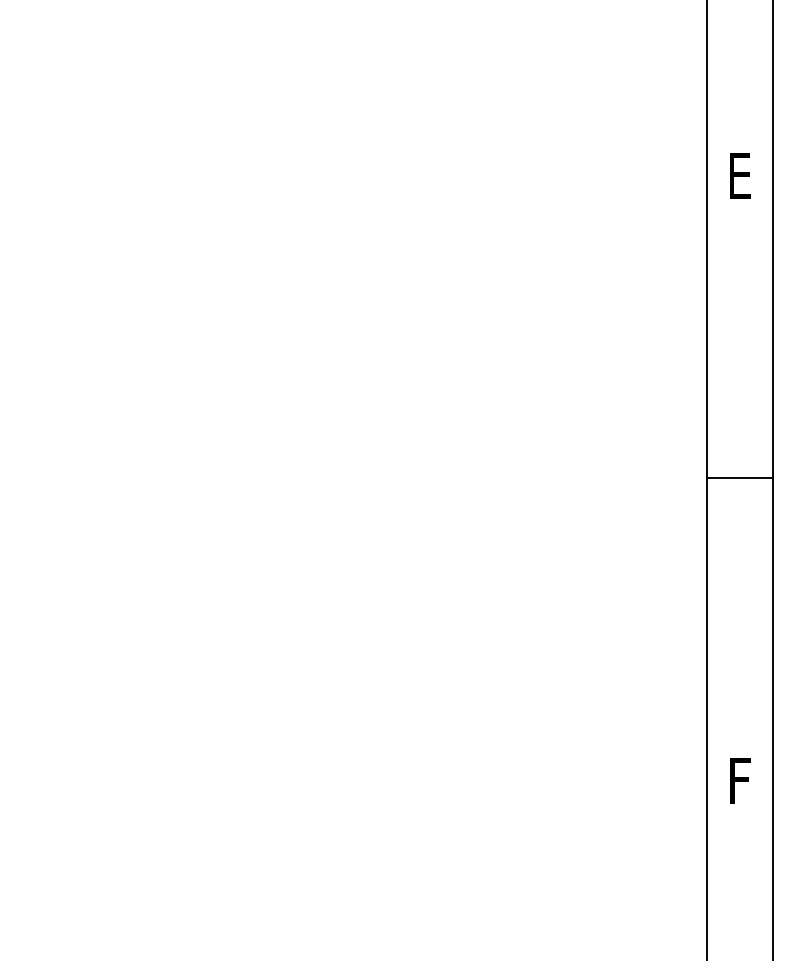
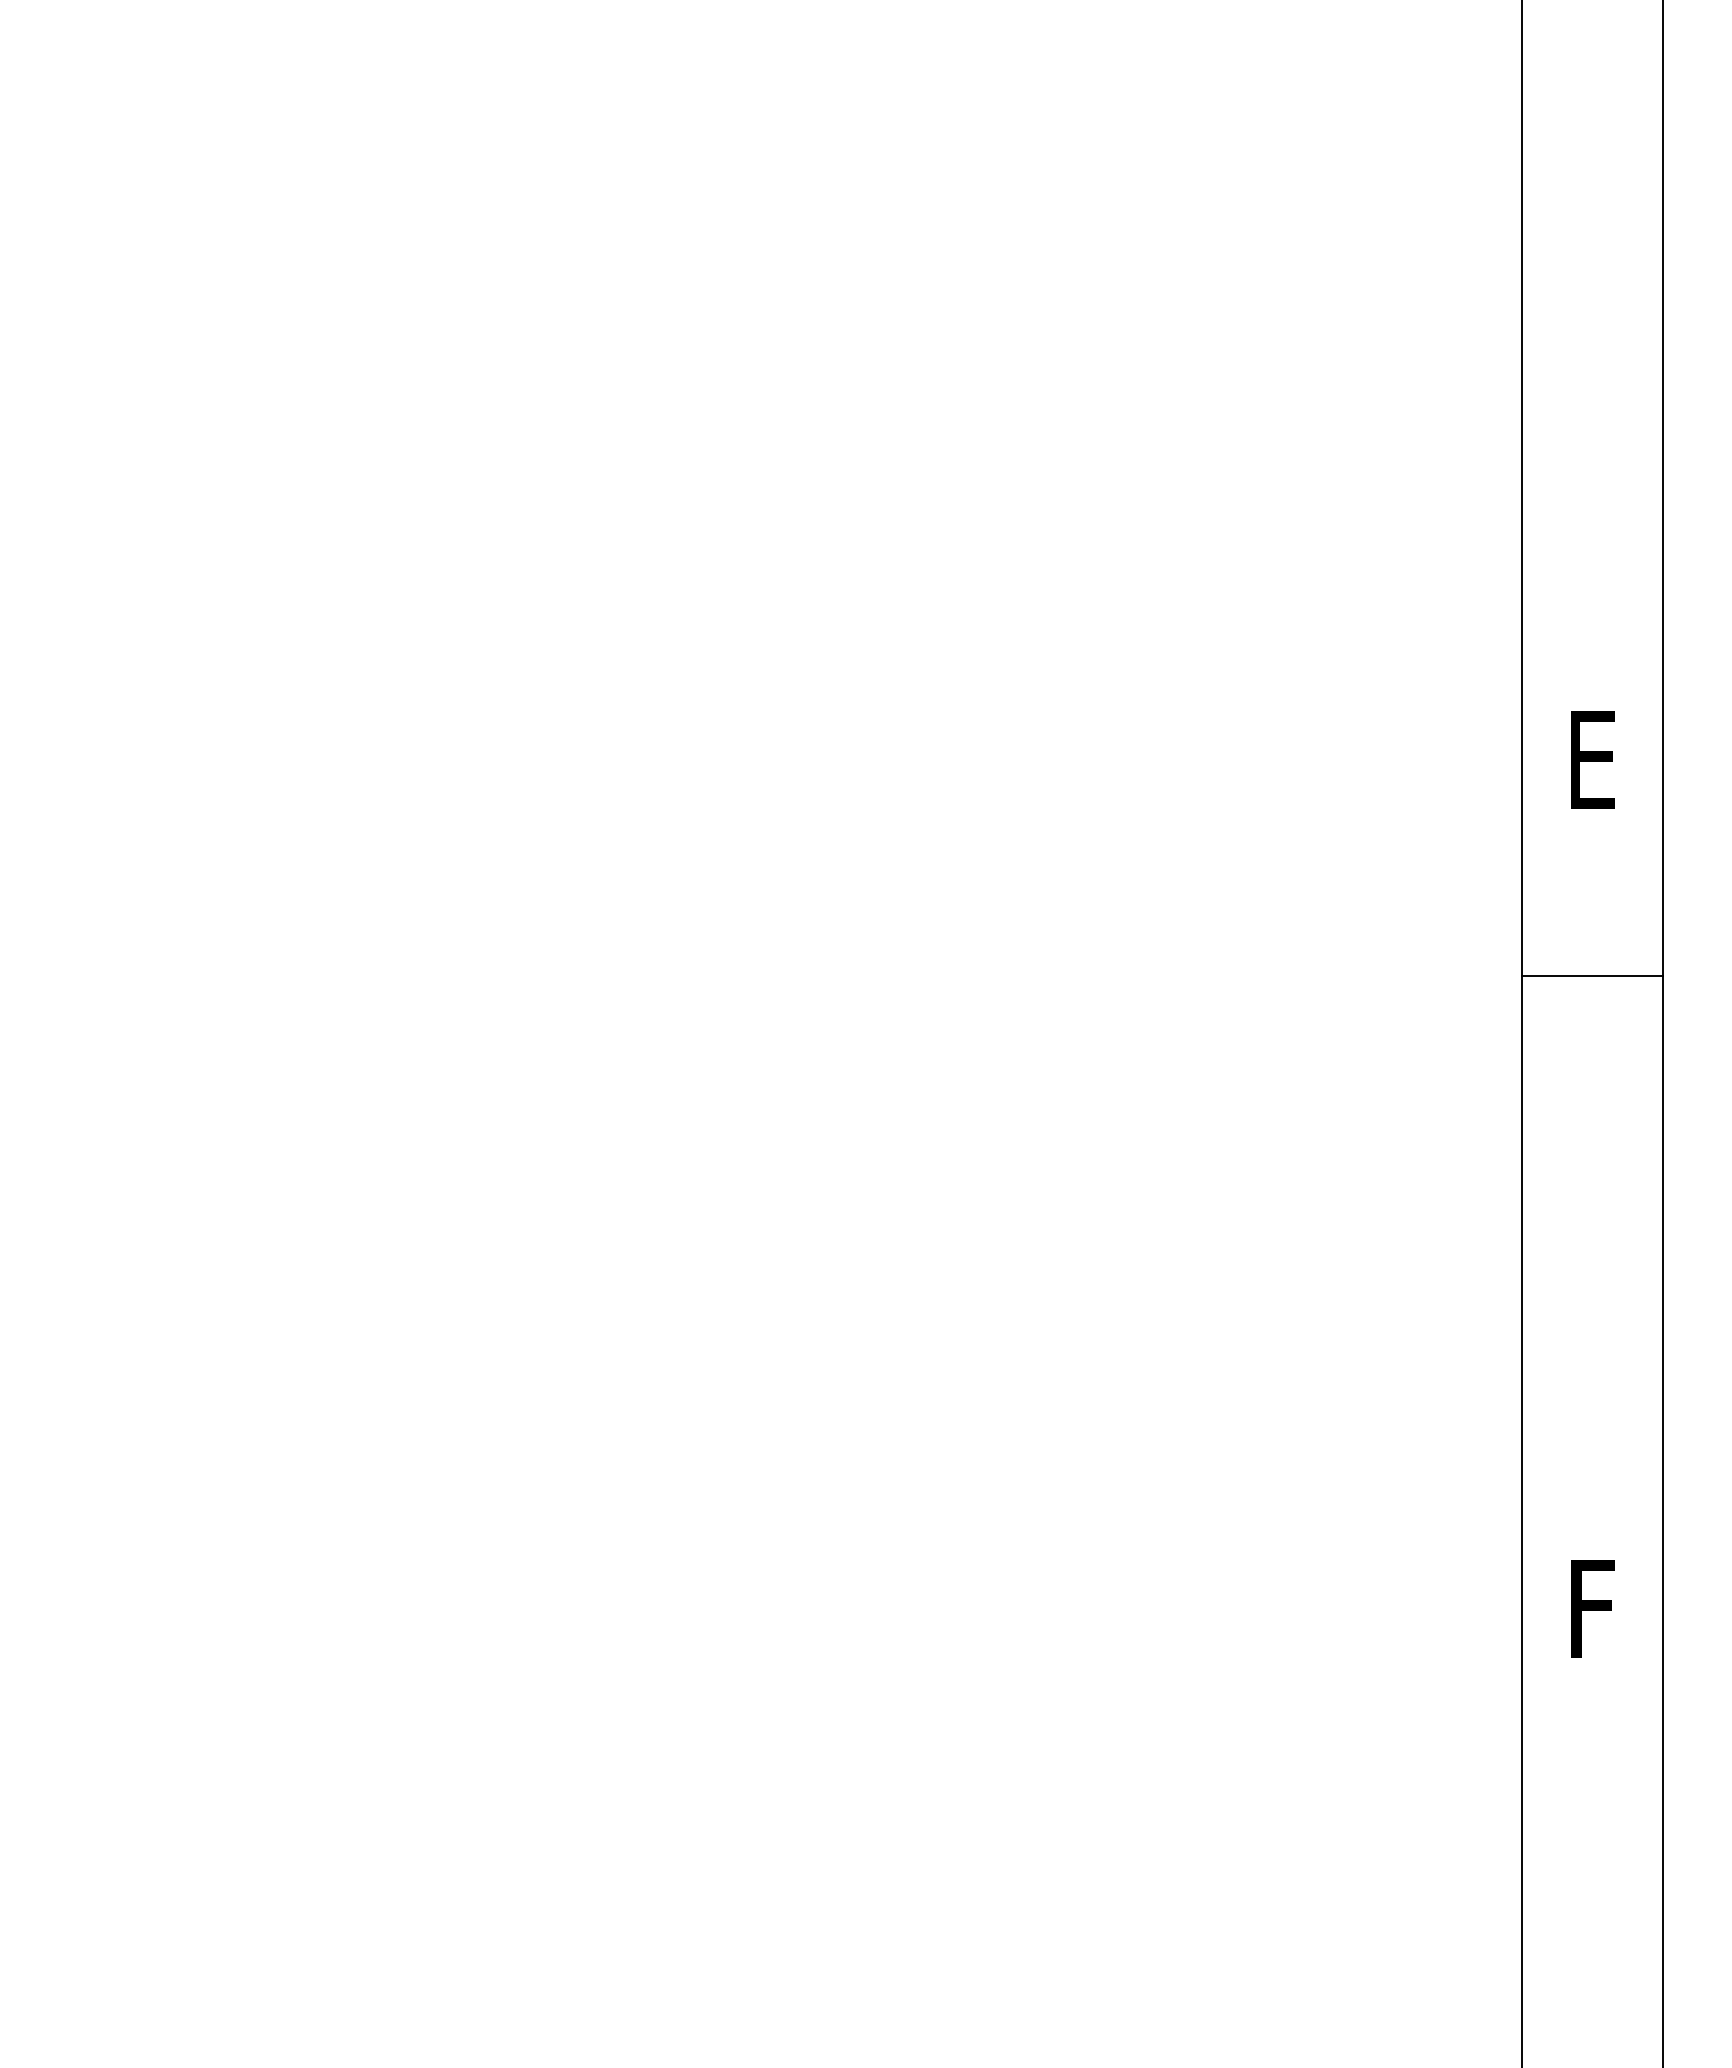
text: (740, 175) -> (1593, 758), moved
line: (740, 478) -> (1593, 975), moved
text: (740, 780) -> (1593, 1608), moved

